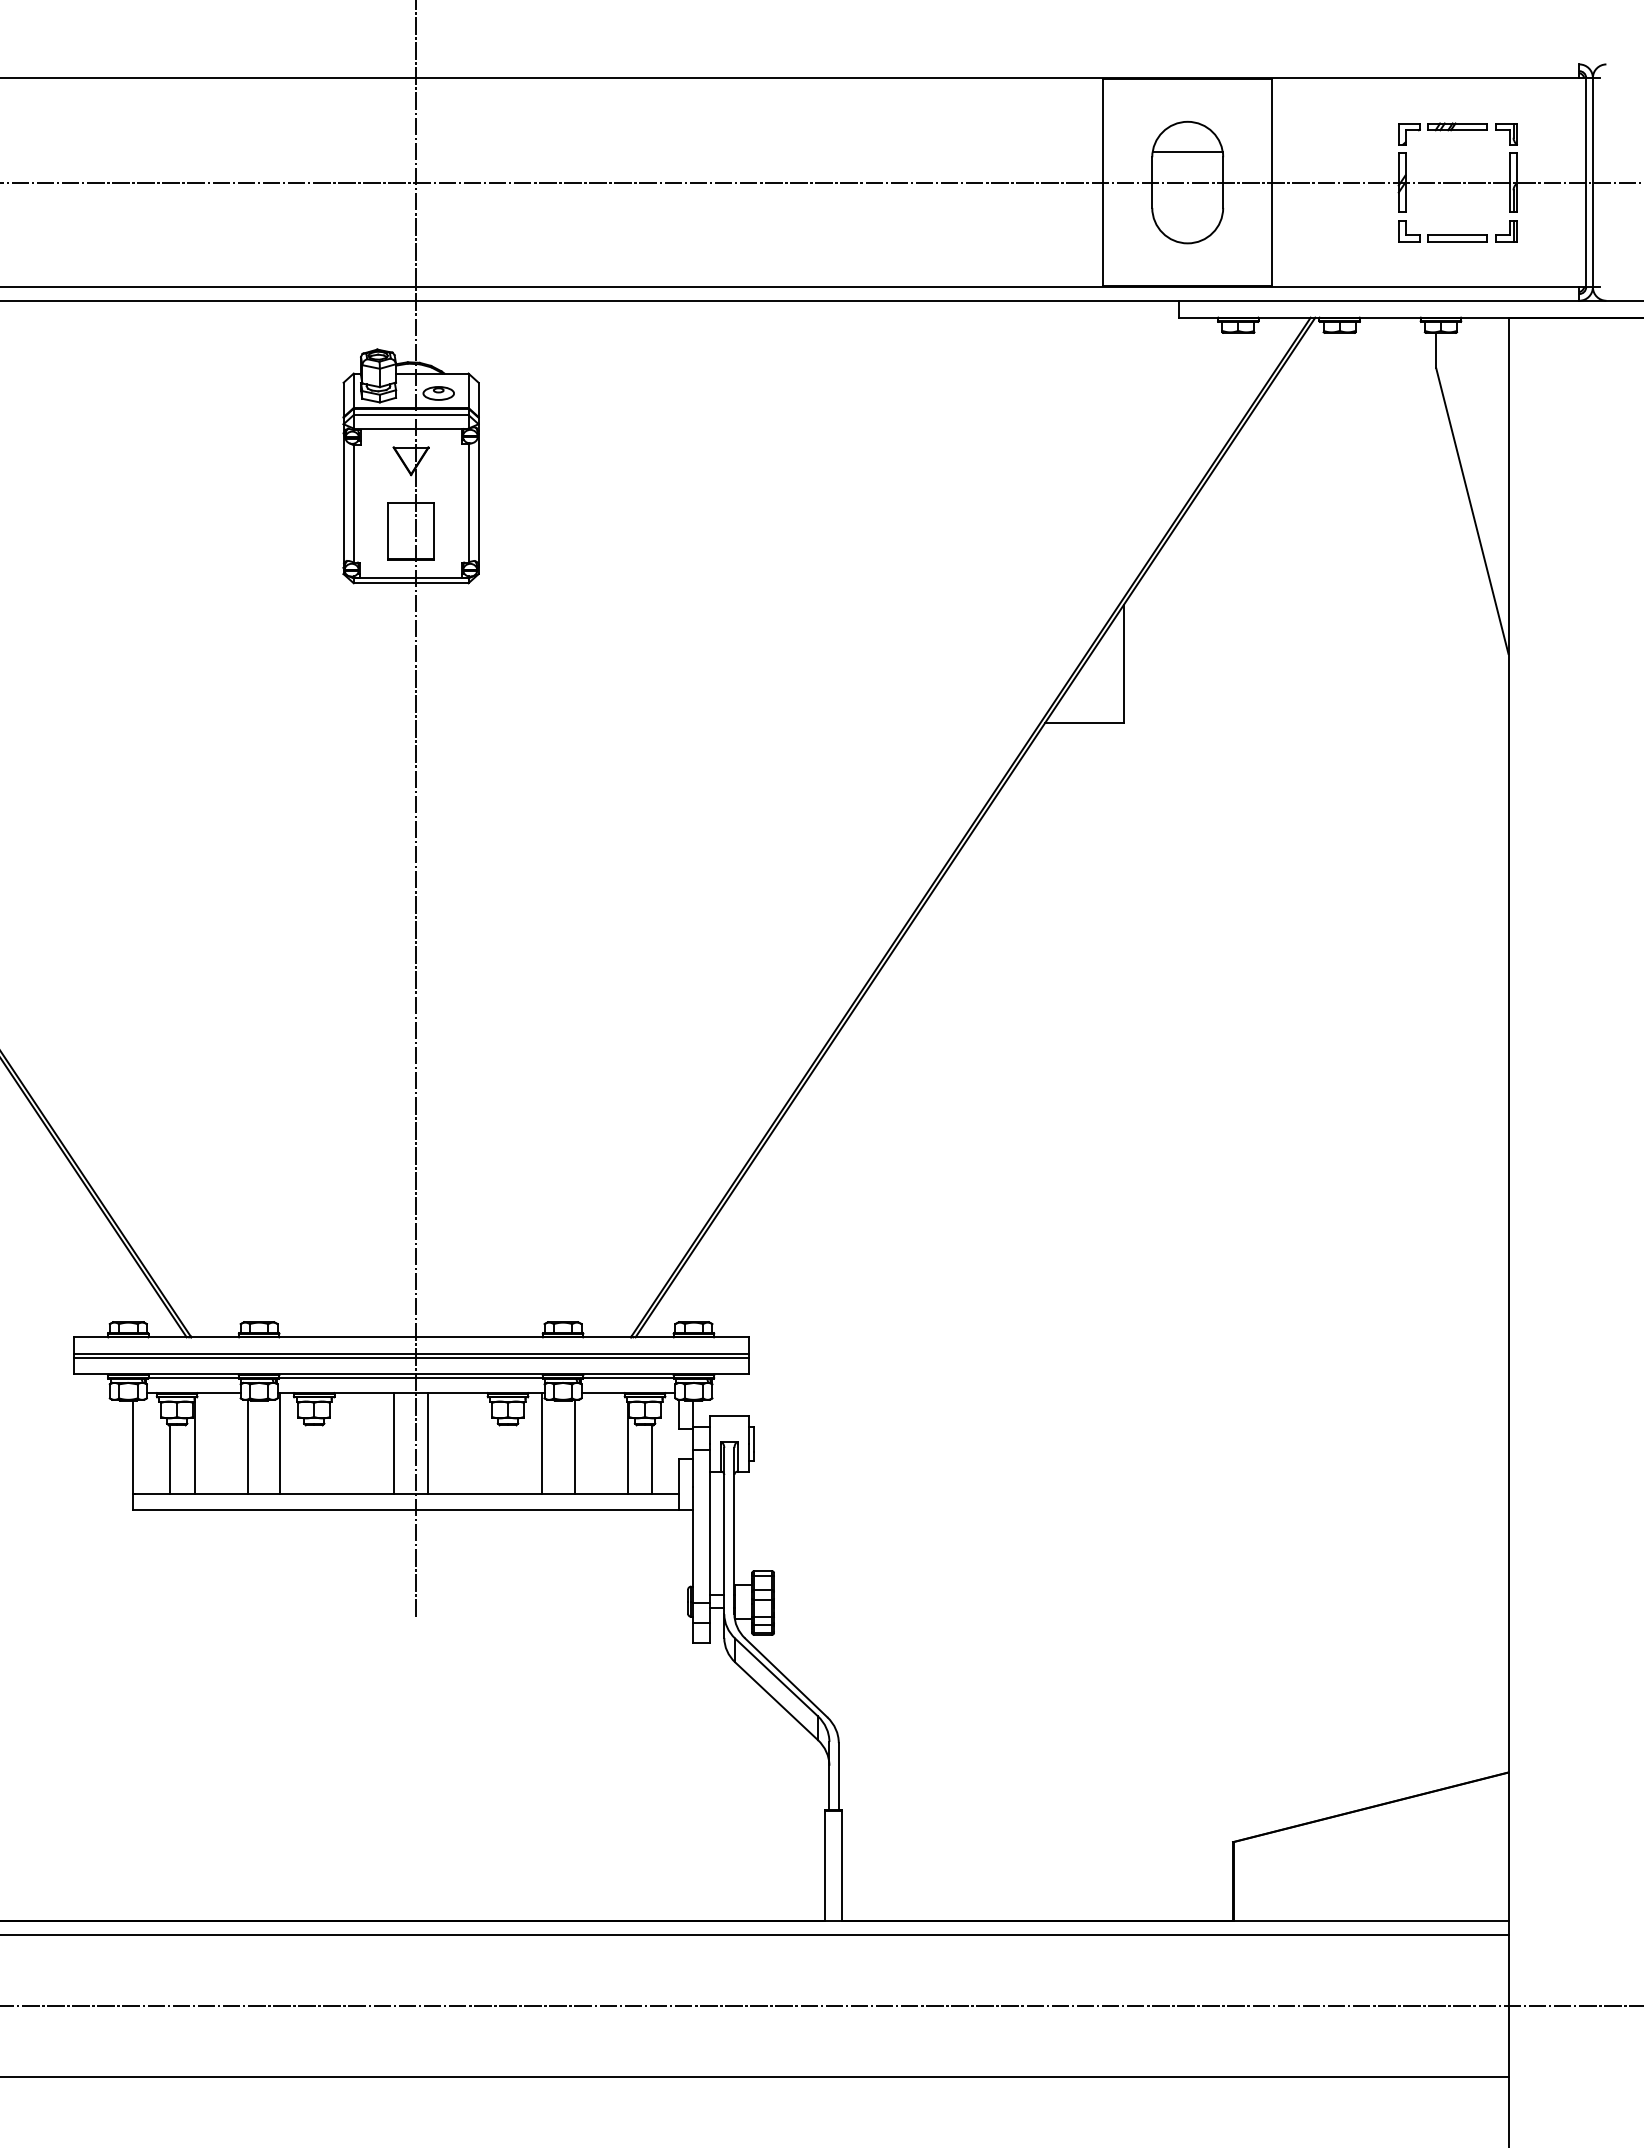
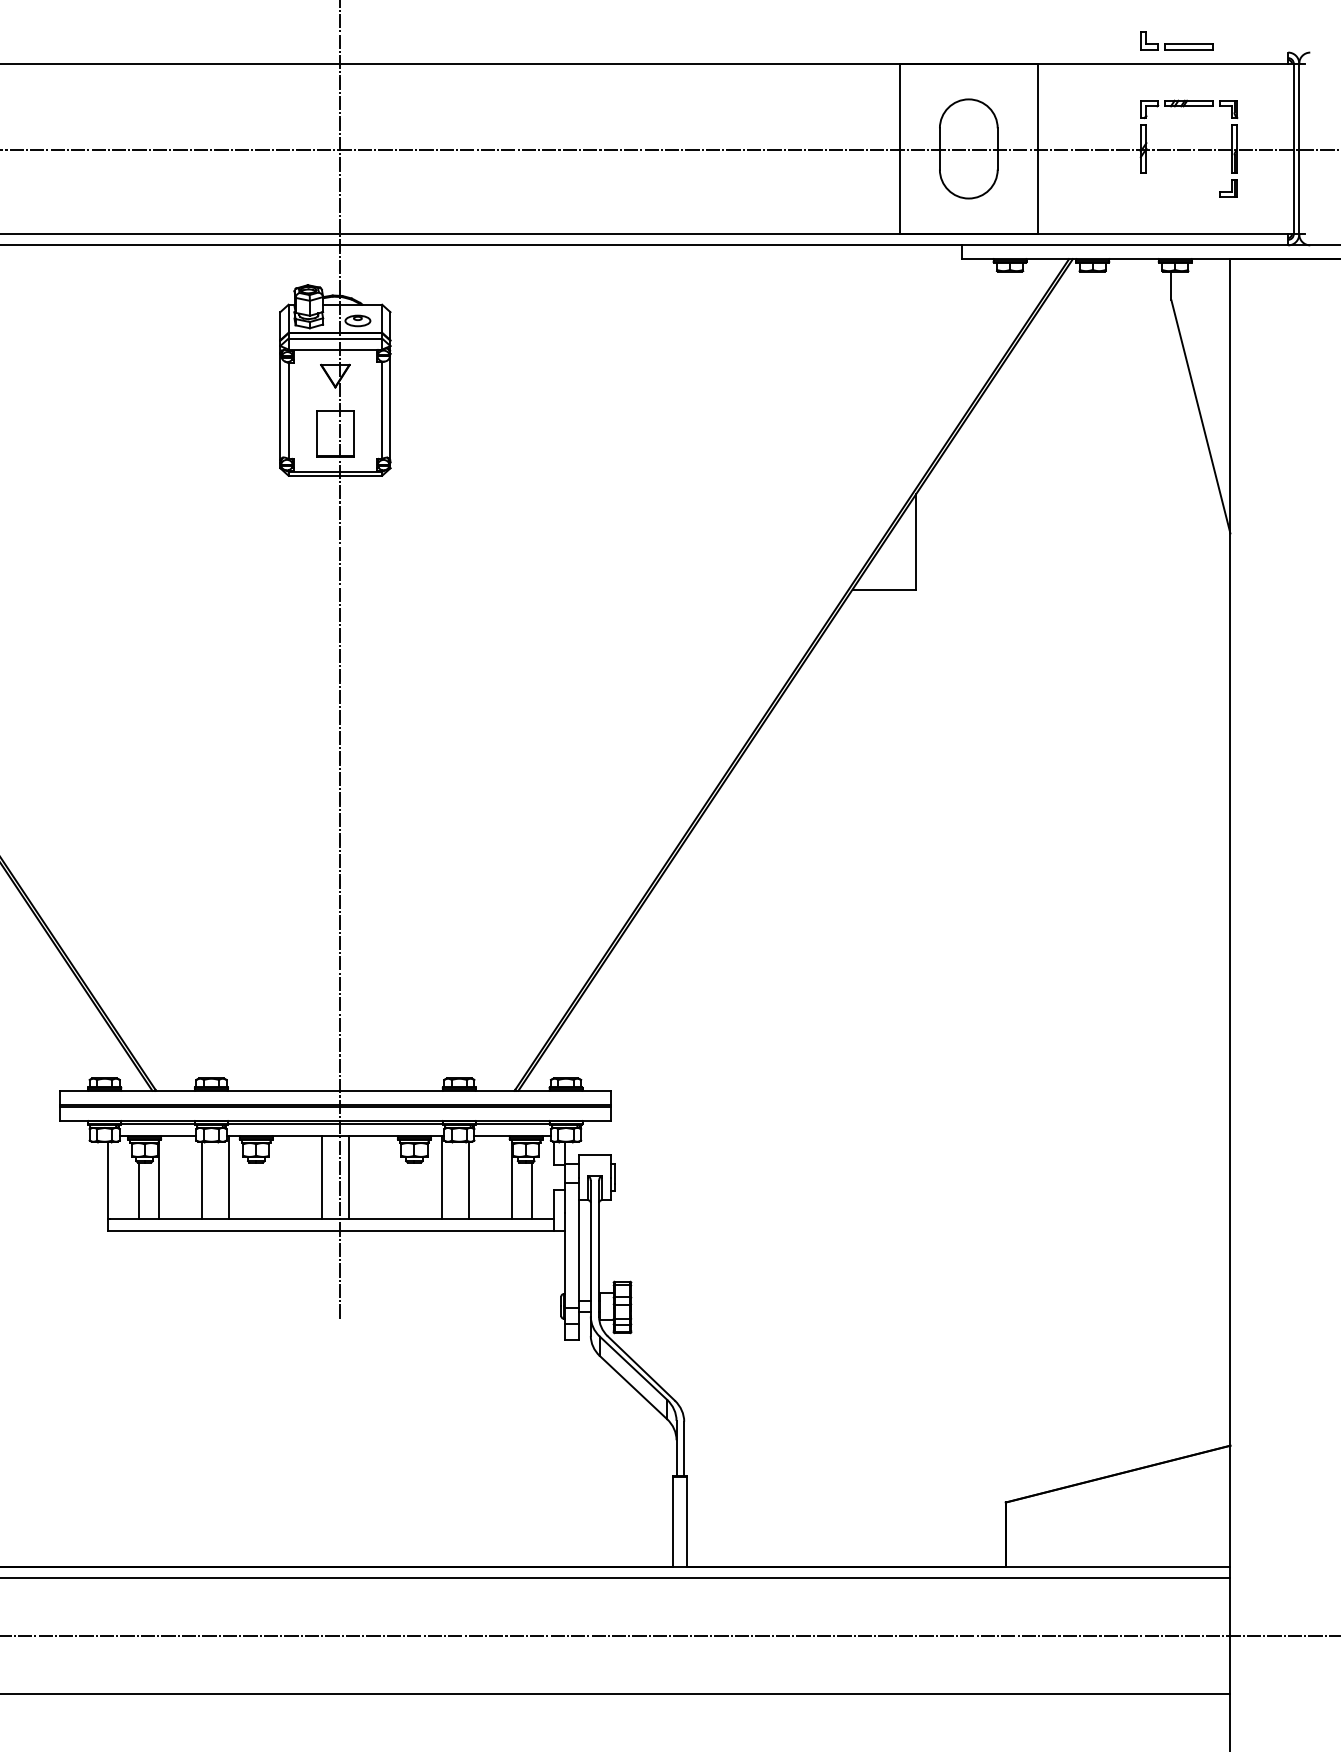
line: (1187, 151) -> (968, 123), removed
part: (1442, 231) -> (1176, 41), moved

